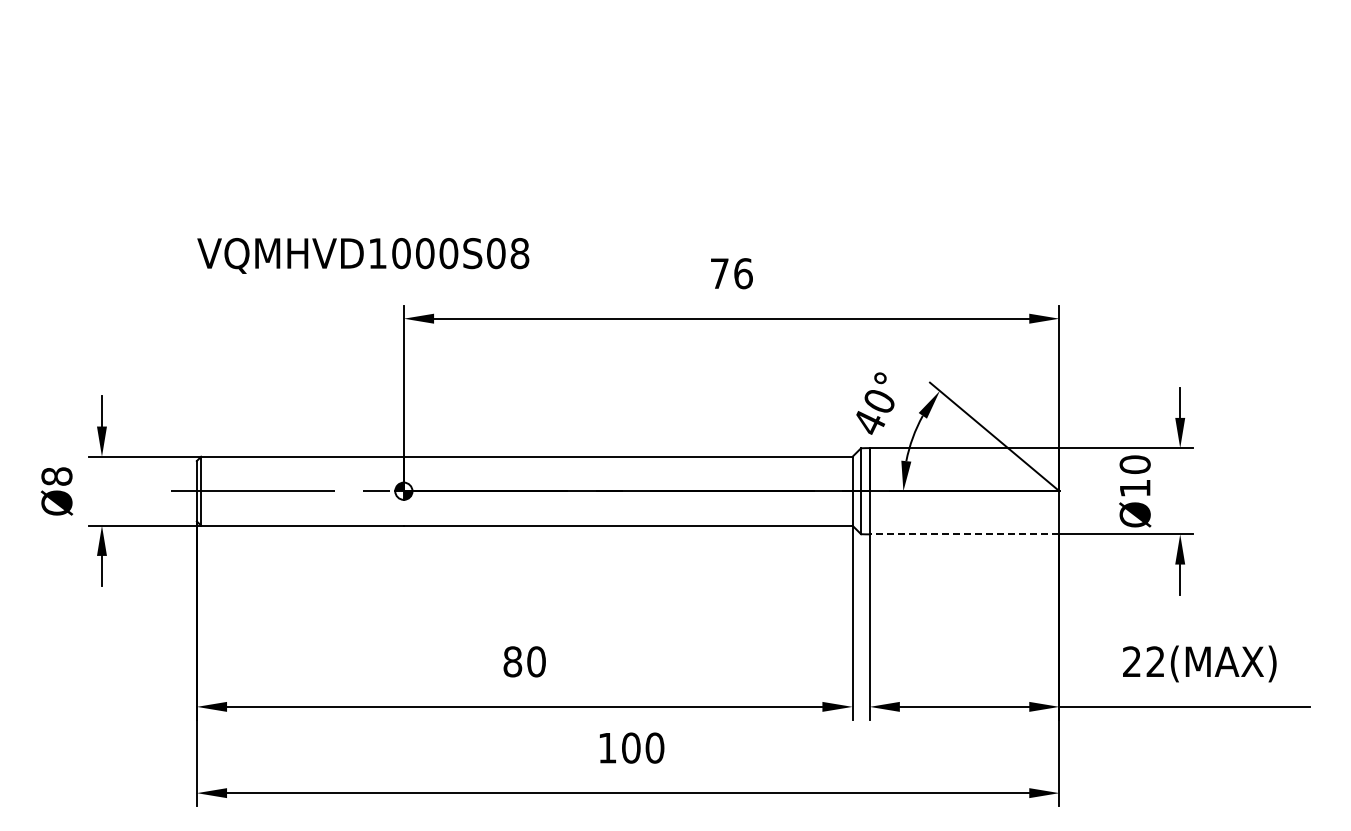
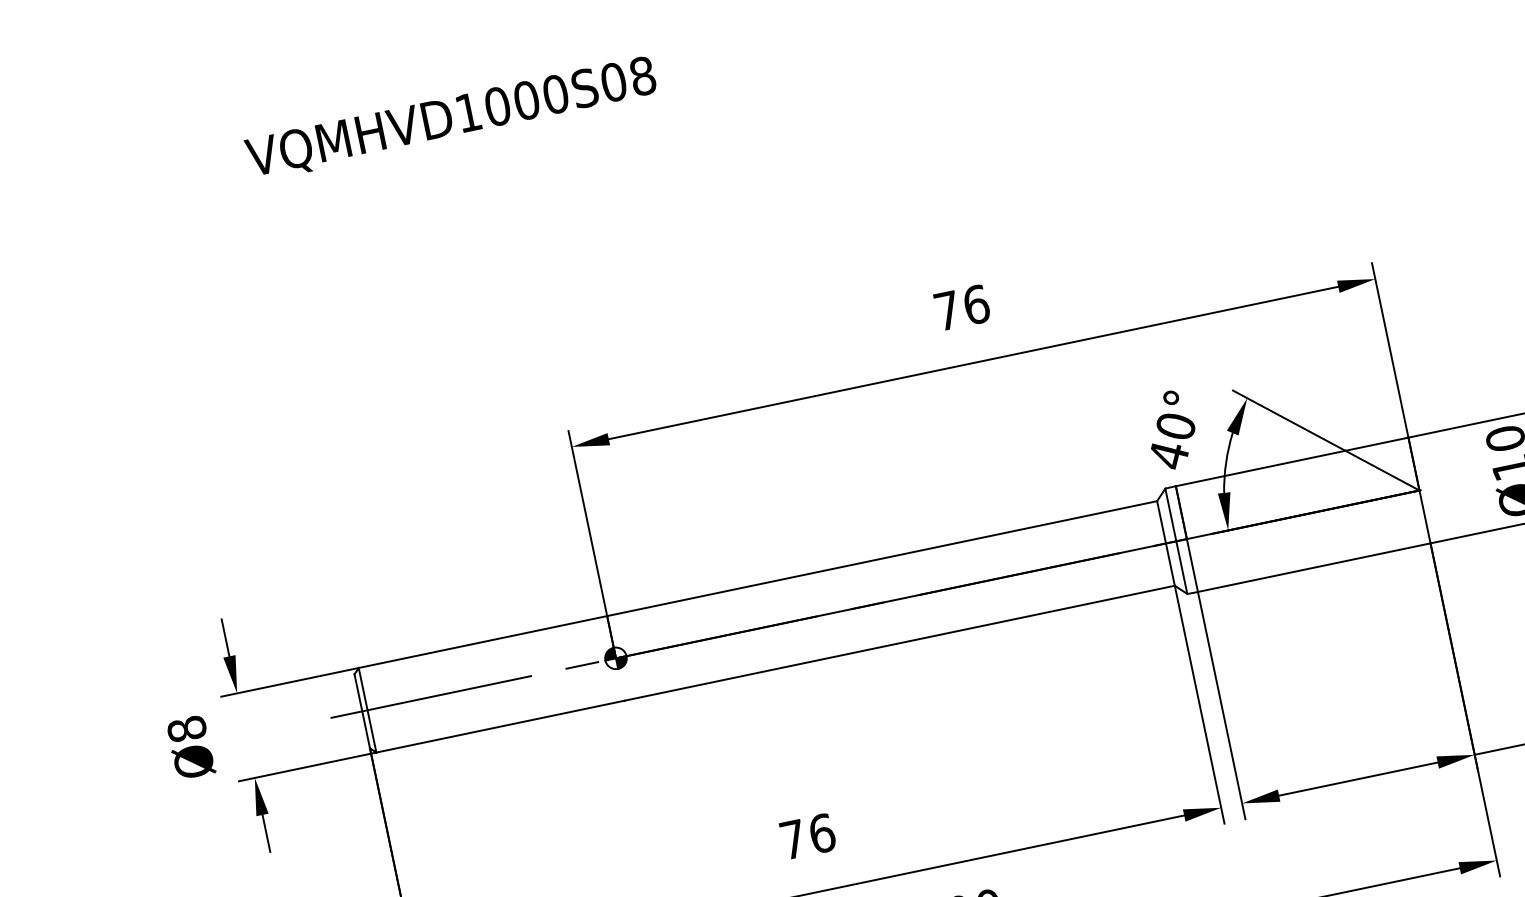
text: (363, 255) -> (451, 118), moved
line: (964, 534) -> (1314, 567), dashed -> solid
text: (524, 661) -> (807, 836), 80 -> 76

